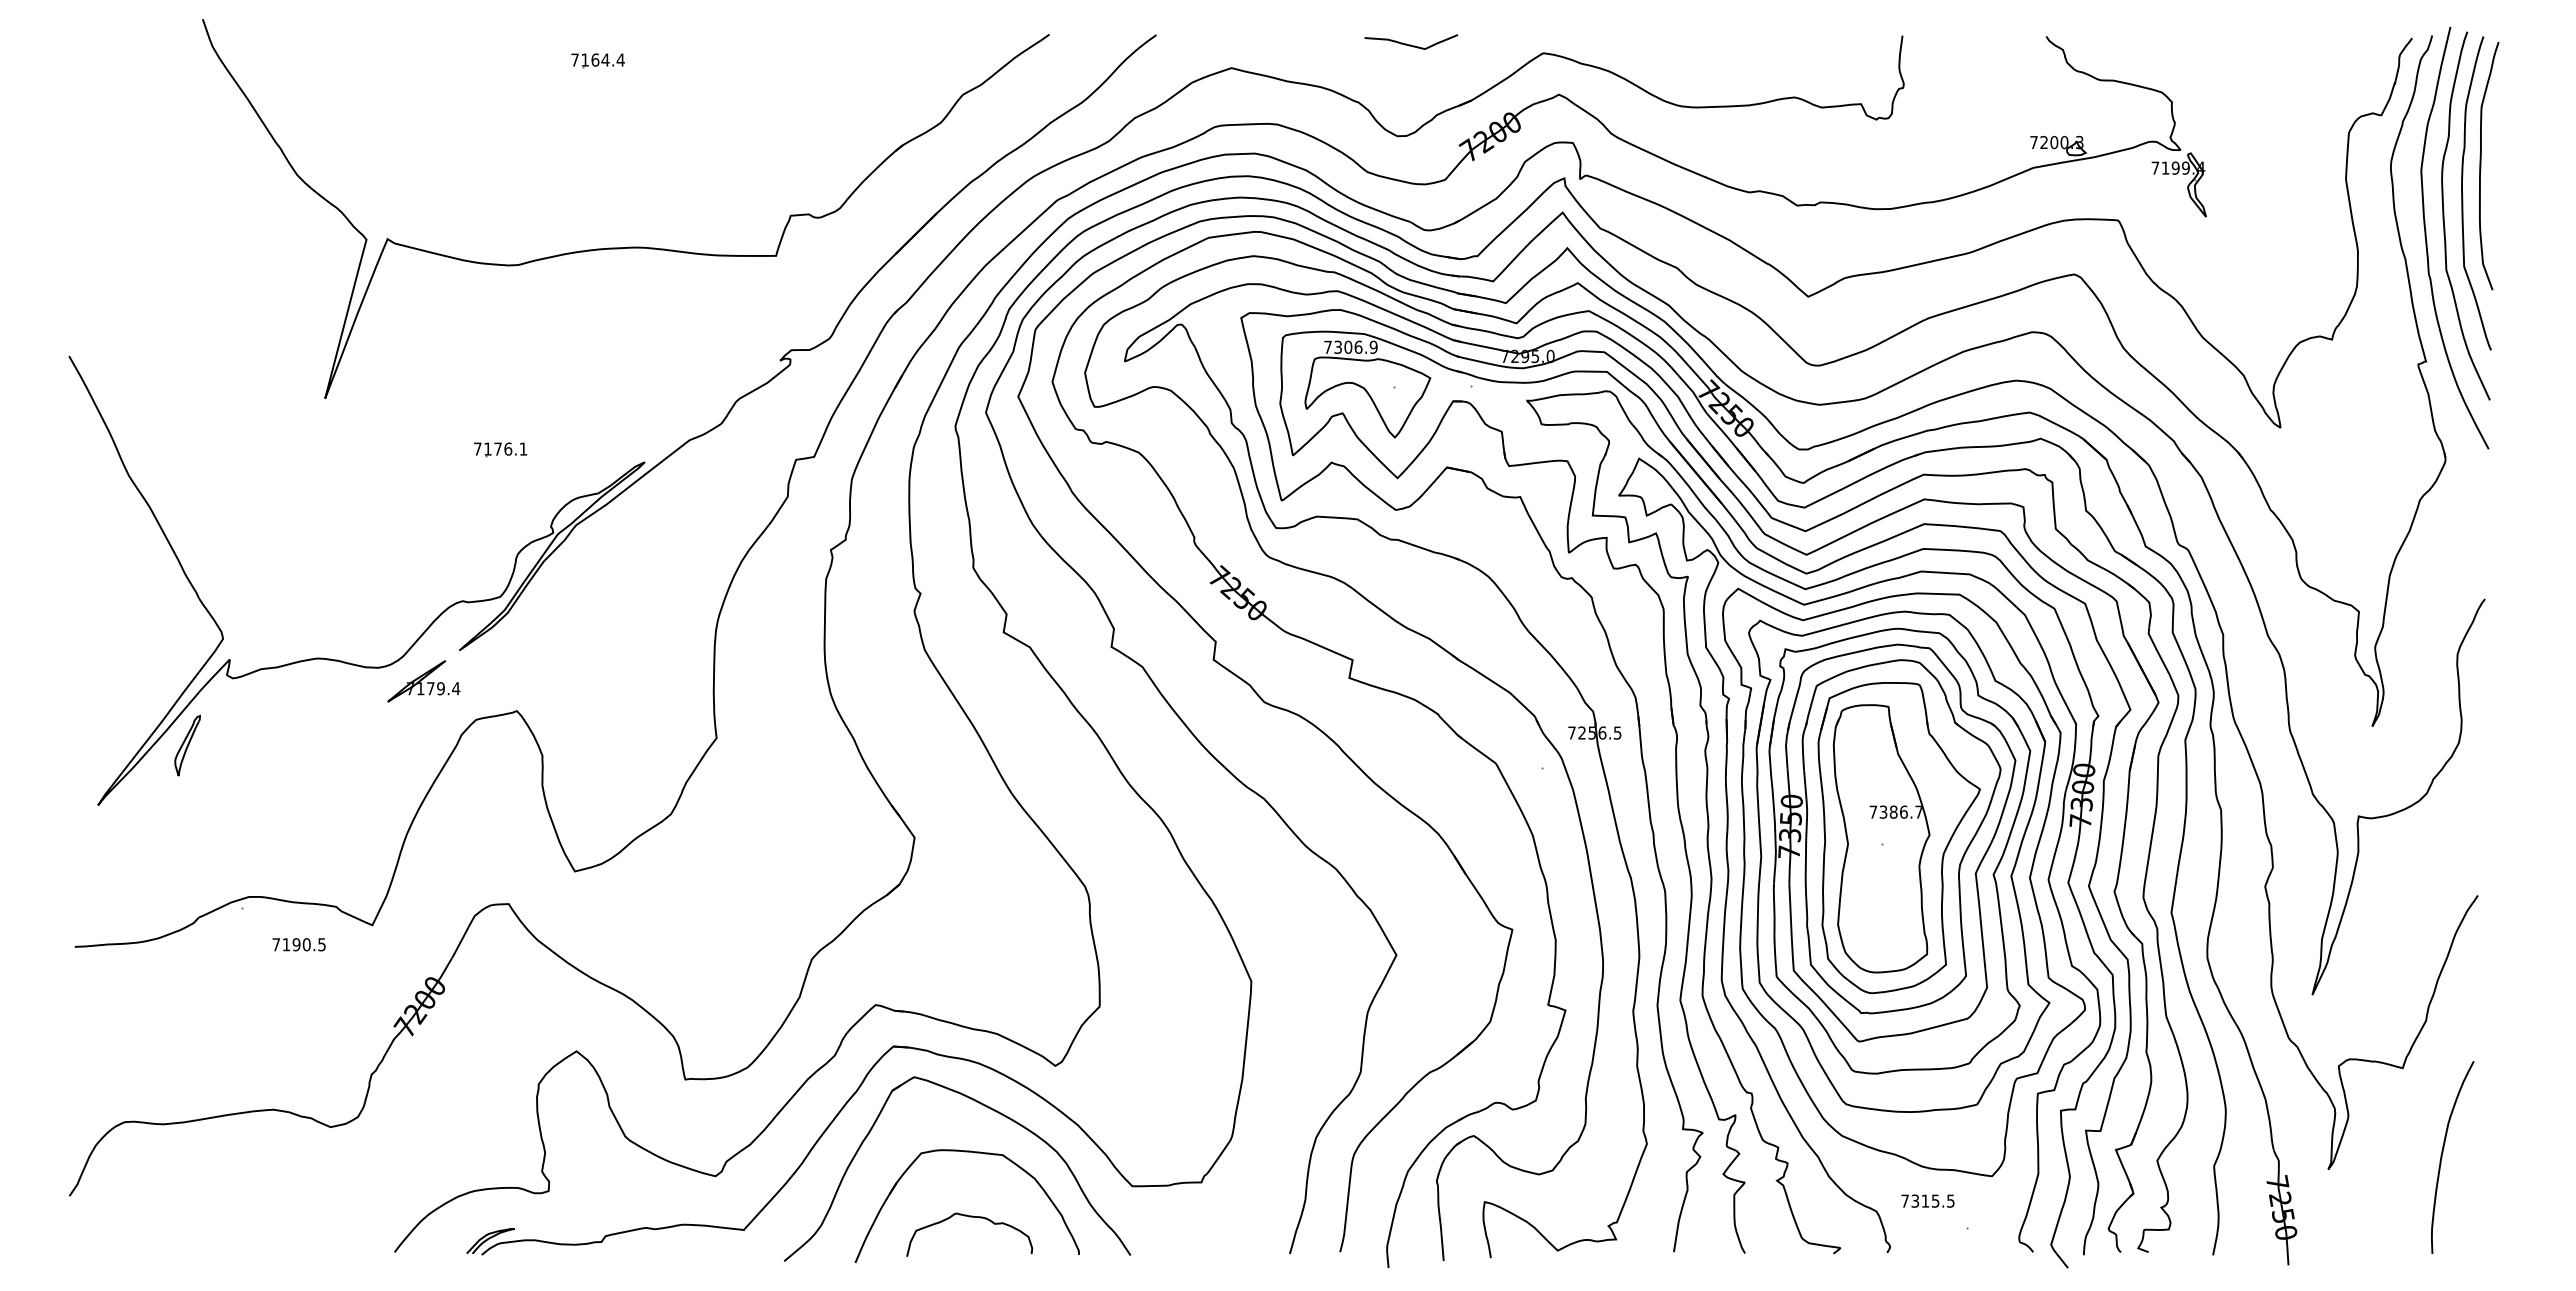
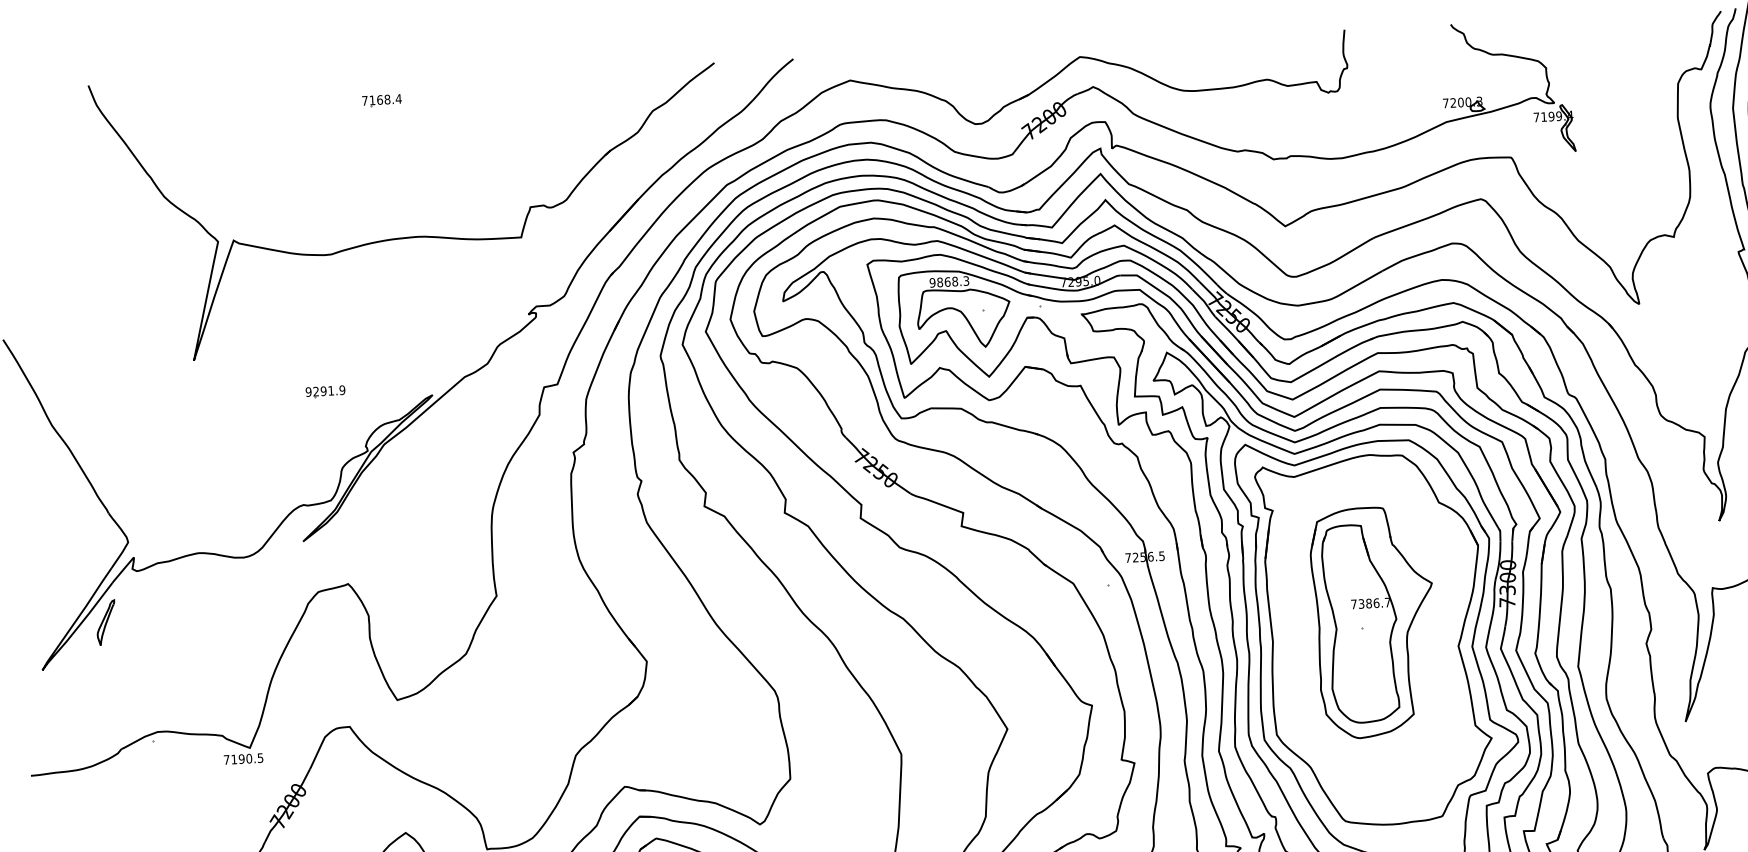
curve: (1410, 44) -> (981, 55), removed
text: (605, 59) -> (387, 99), 7164.4 -> 7168.4
text: (1350, 346) -> (949, 281), 7306.9 -> 9868.3
text: (500, 448) -> (325, 390), 7176.1 -> 9291.9
part: (423, 681) -> (277, 565), removed
part: (1899, 850) -> (1374, 631), removed
text: (298, 944) -> (243, 758), moved

